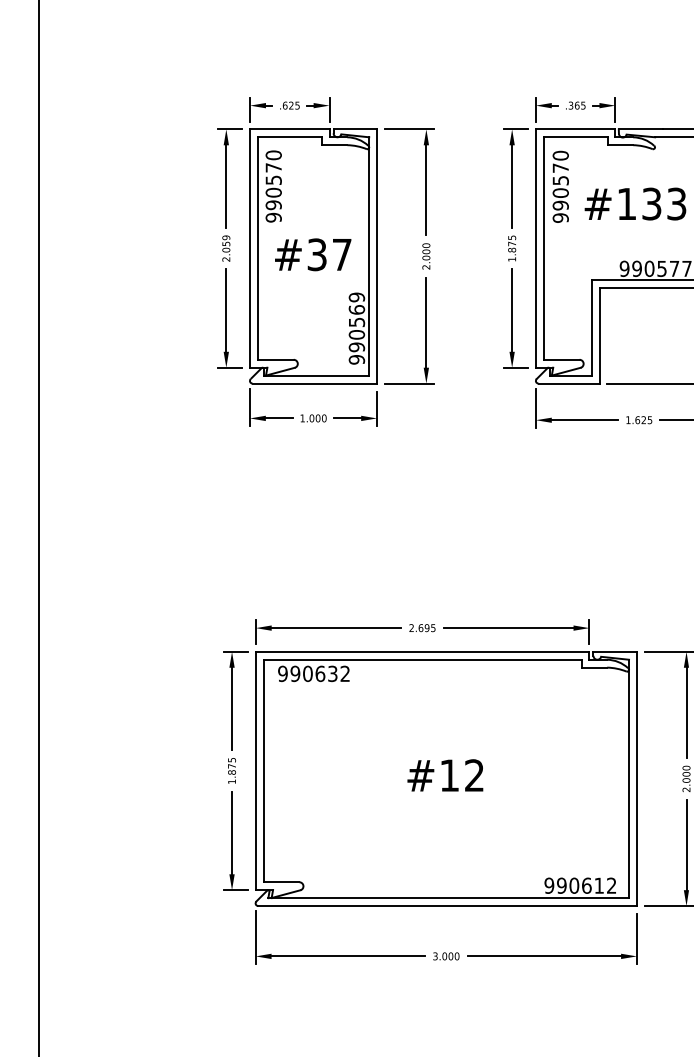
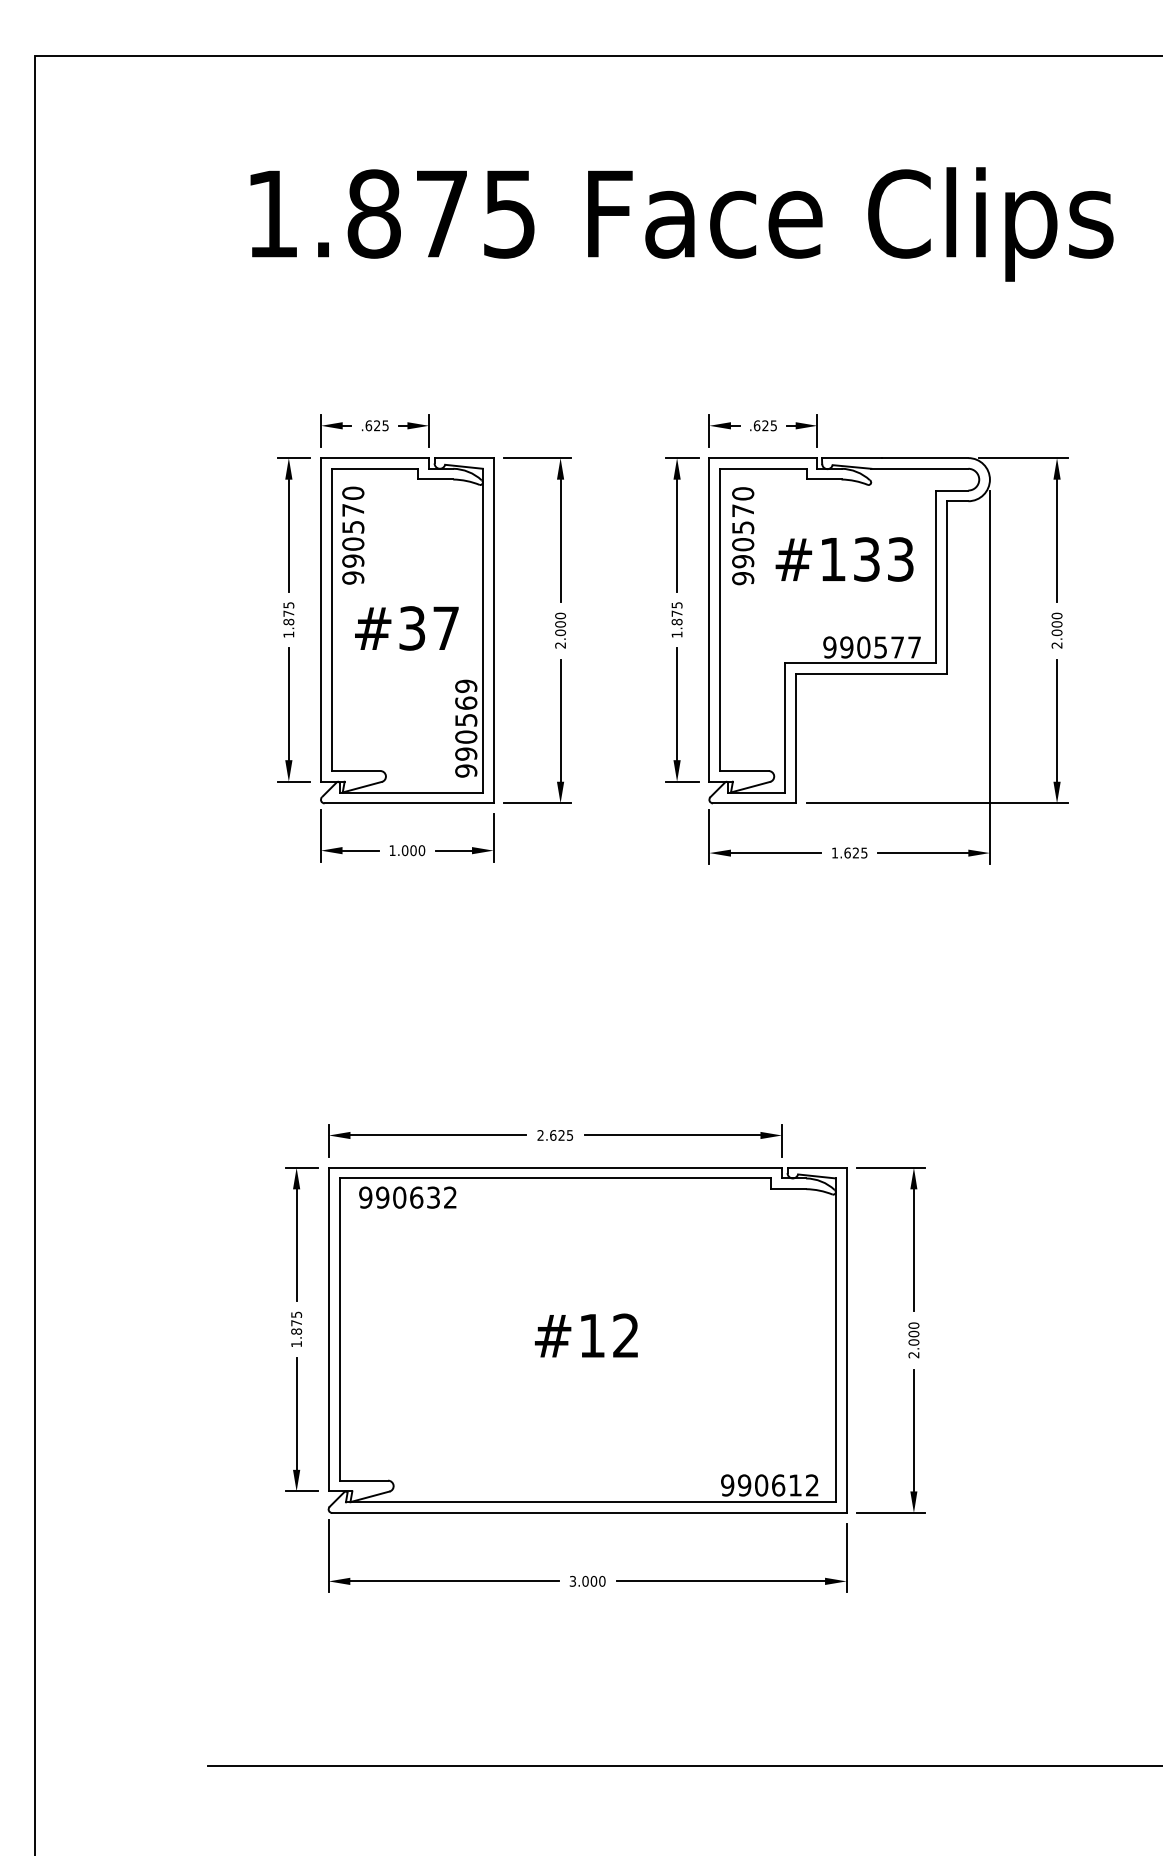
text: (573, 105) -> (760, 425), .365 -> .625
text: (226, 248) -> (288, 619), 2.059 -> 1.875
text: (427, 628) -> (561, 1135), 2.695 -> 2.625

